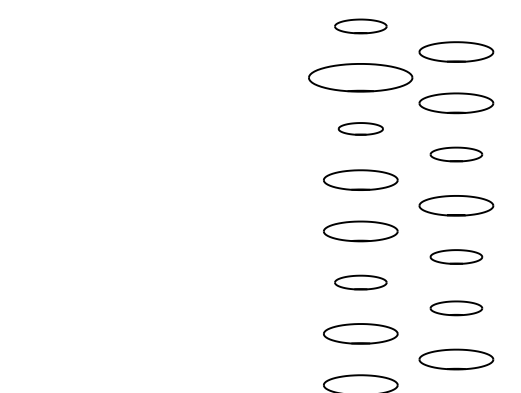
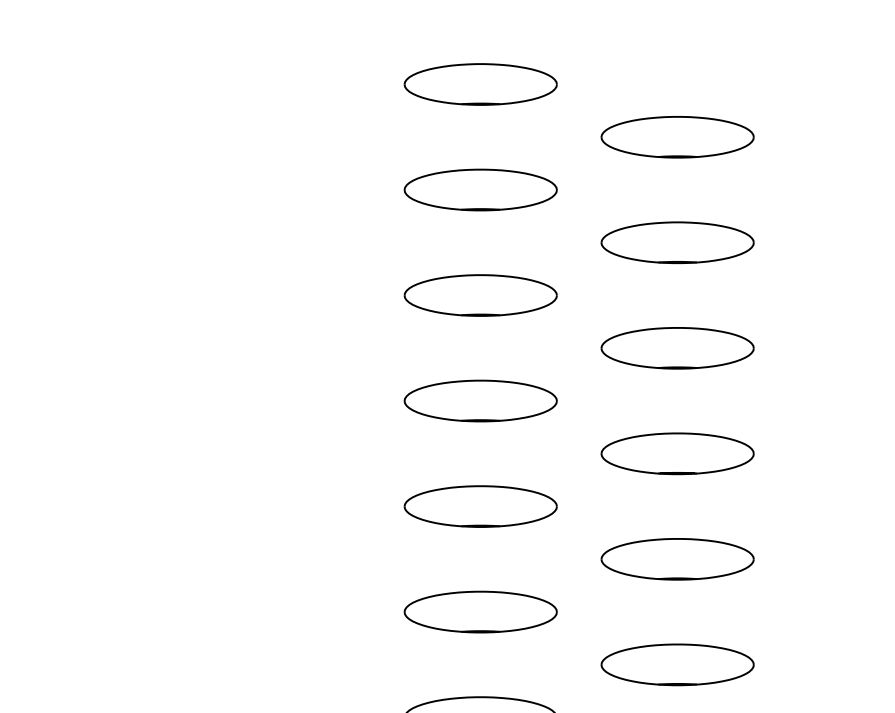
part: (360, 26) -> (480, 84), size x1.43
part: (360, 77) -> (480, 189), size x0.71
part: (360, 128) -> (480, 294), size x1.67
part: (456, 154) -> (677, 348), size x1.43
part: (456, 256) -> (677, 558), size x1.43
part: (360, 282) -> (480, 611), size x1.43
part: (456, 308) -> (677, 665), size x1.43

